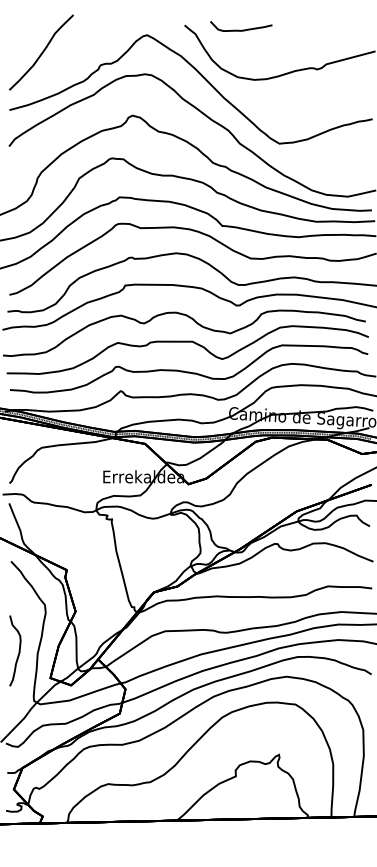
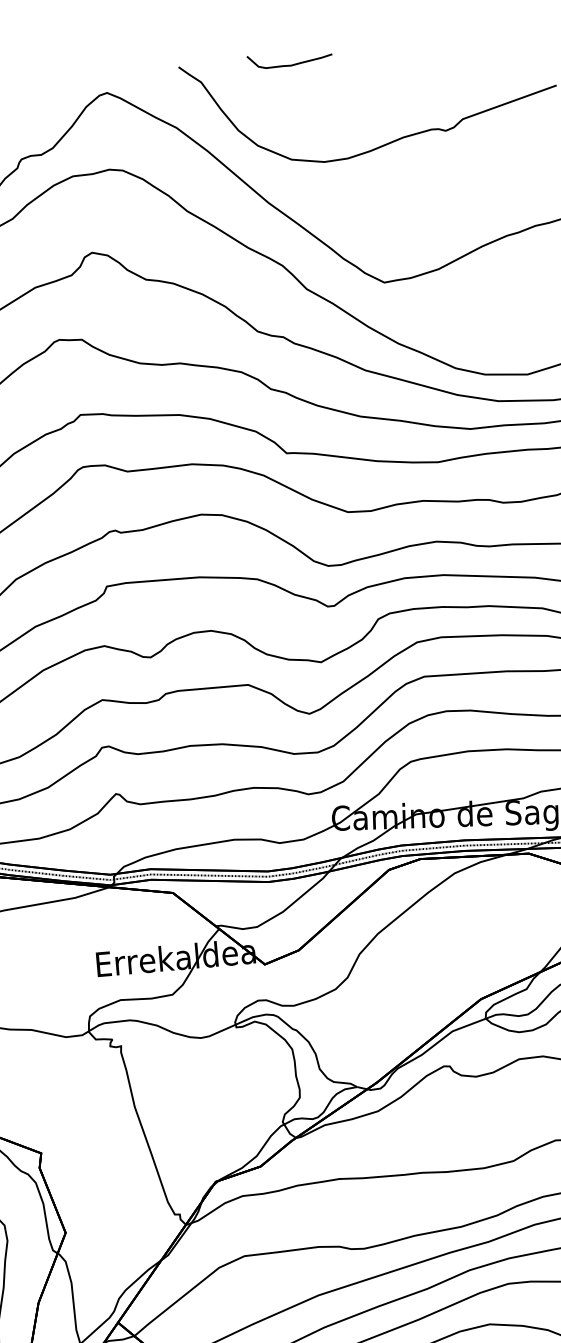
part: (241, 26) -> (290, 59), size x0.7

